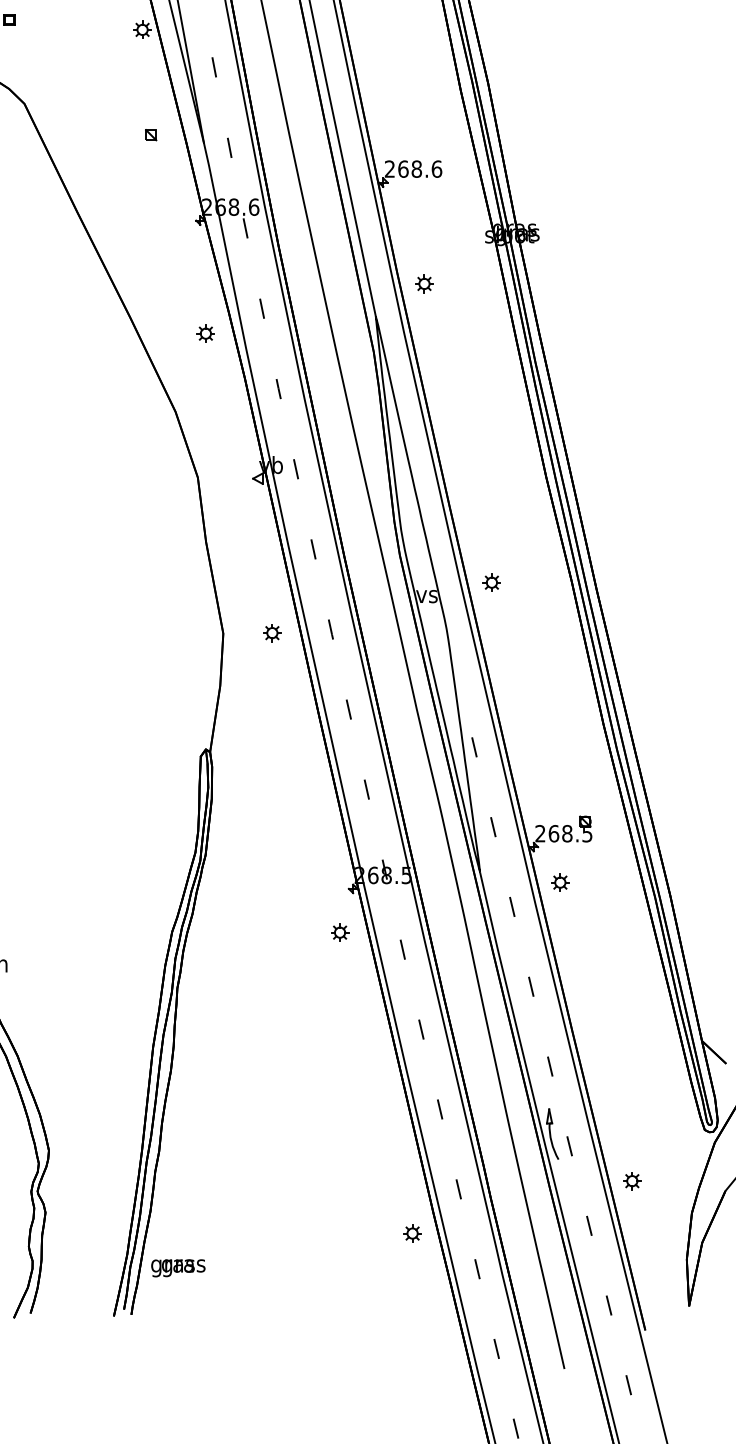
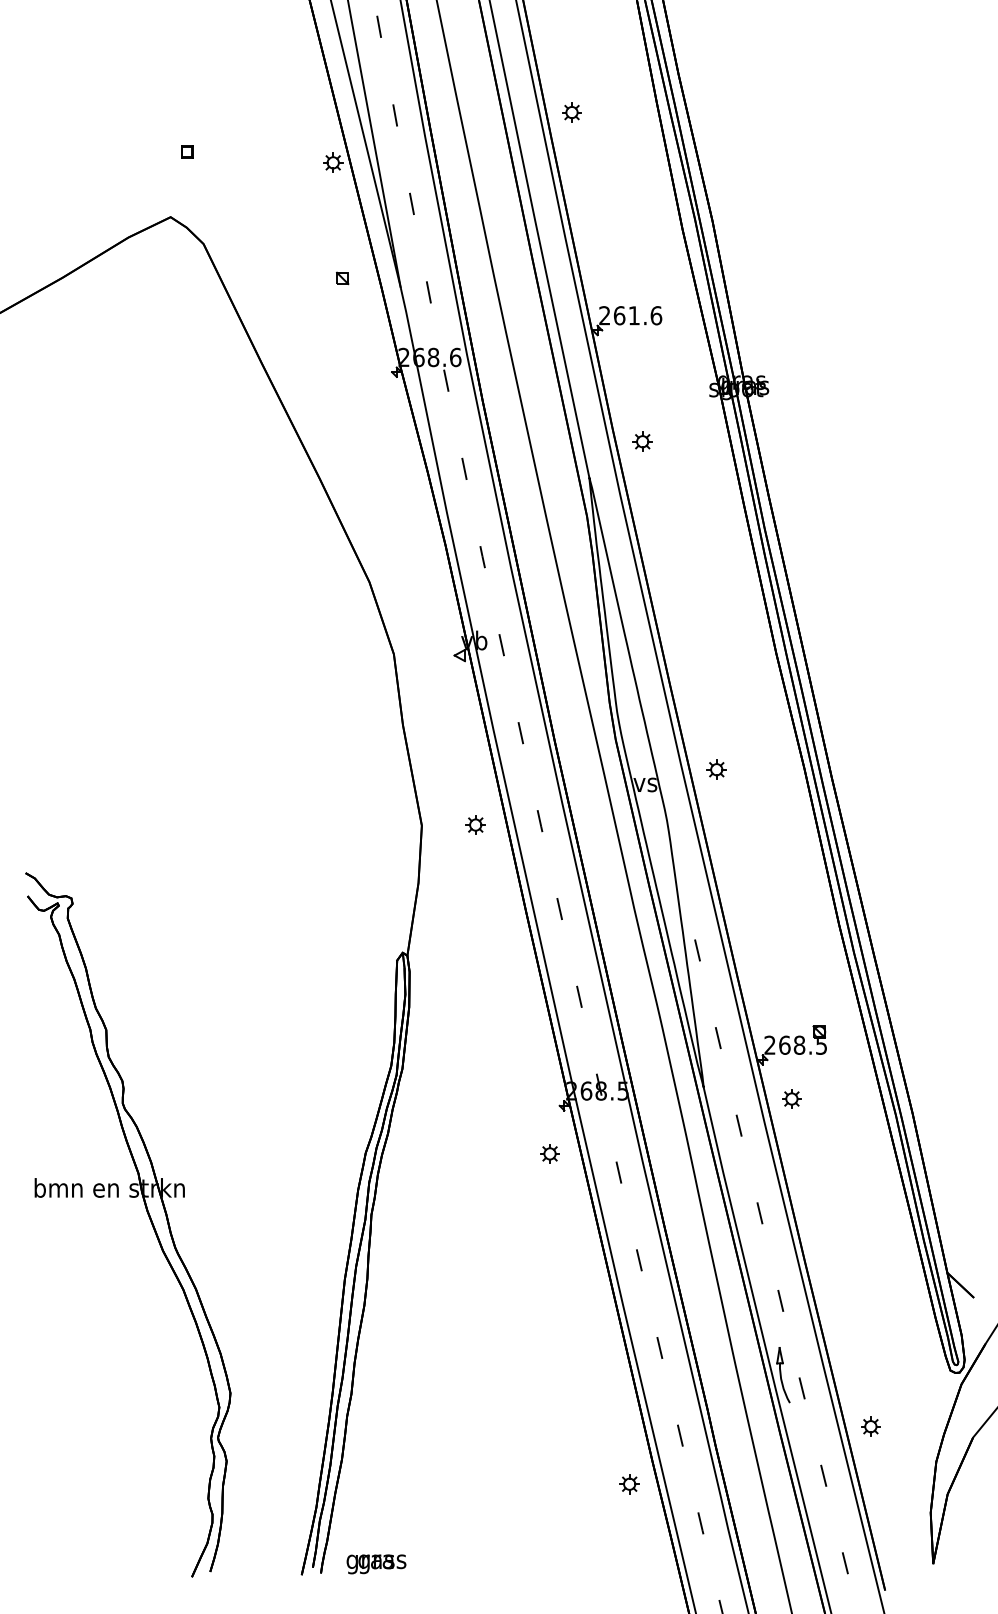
text: (417, 168) -> (634, 315), 268.6 -> 261.6
part: (205, 333) -> (402, 496), removed
text: (178, 1268) -> (376, 1564), moved

